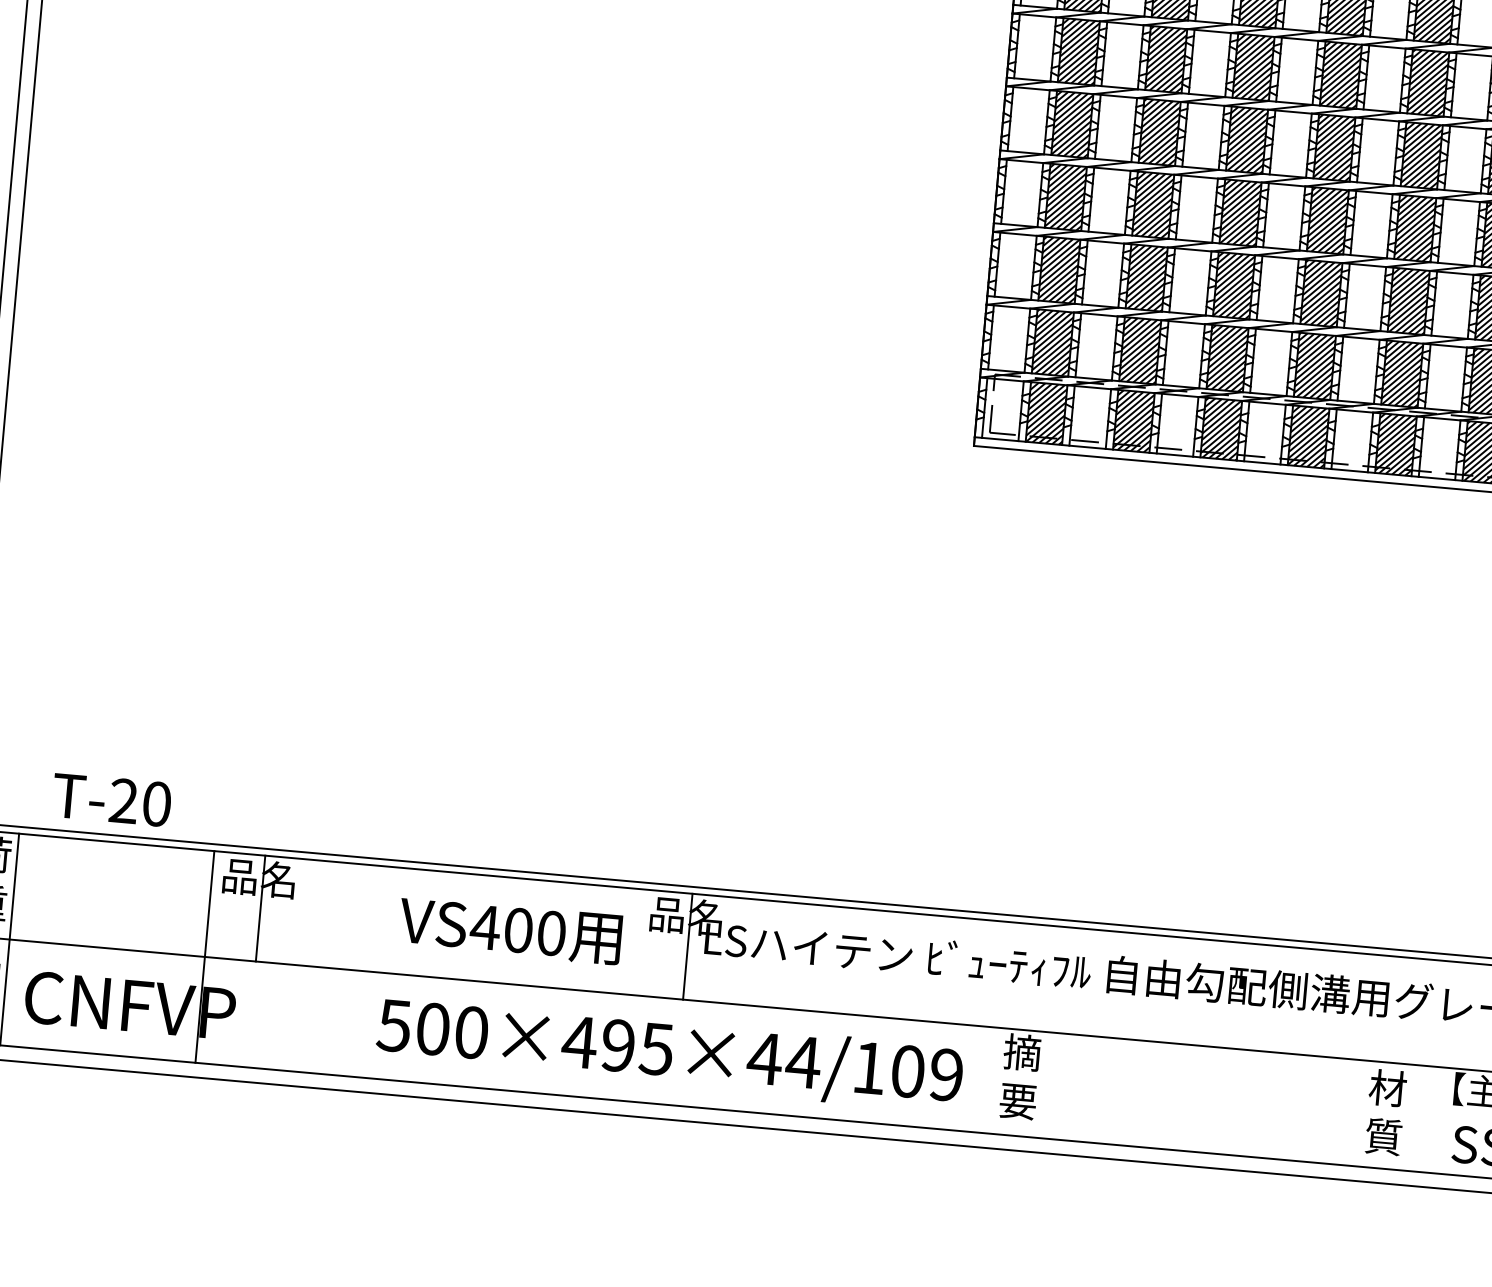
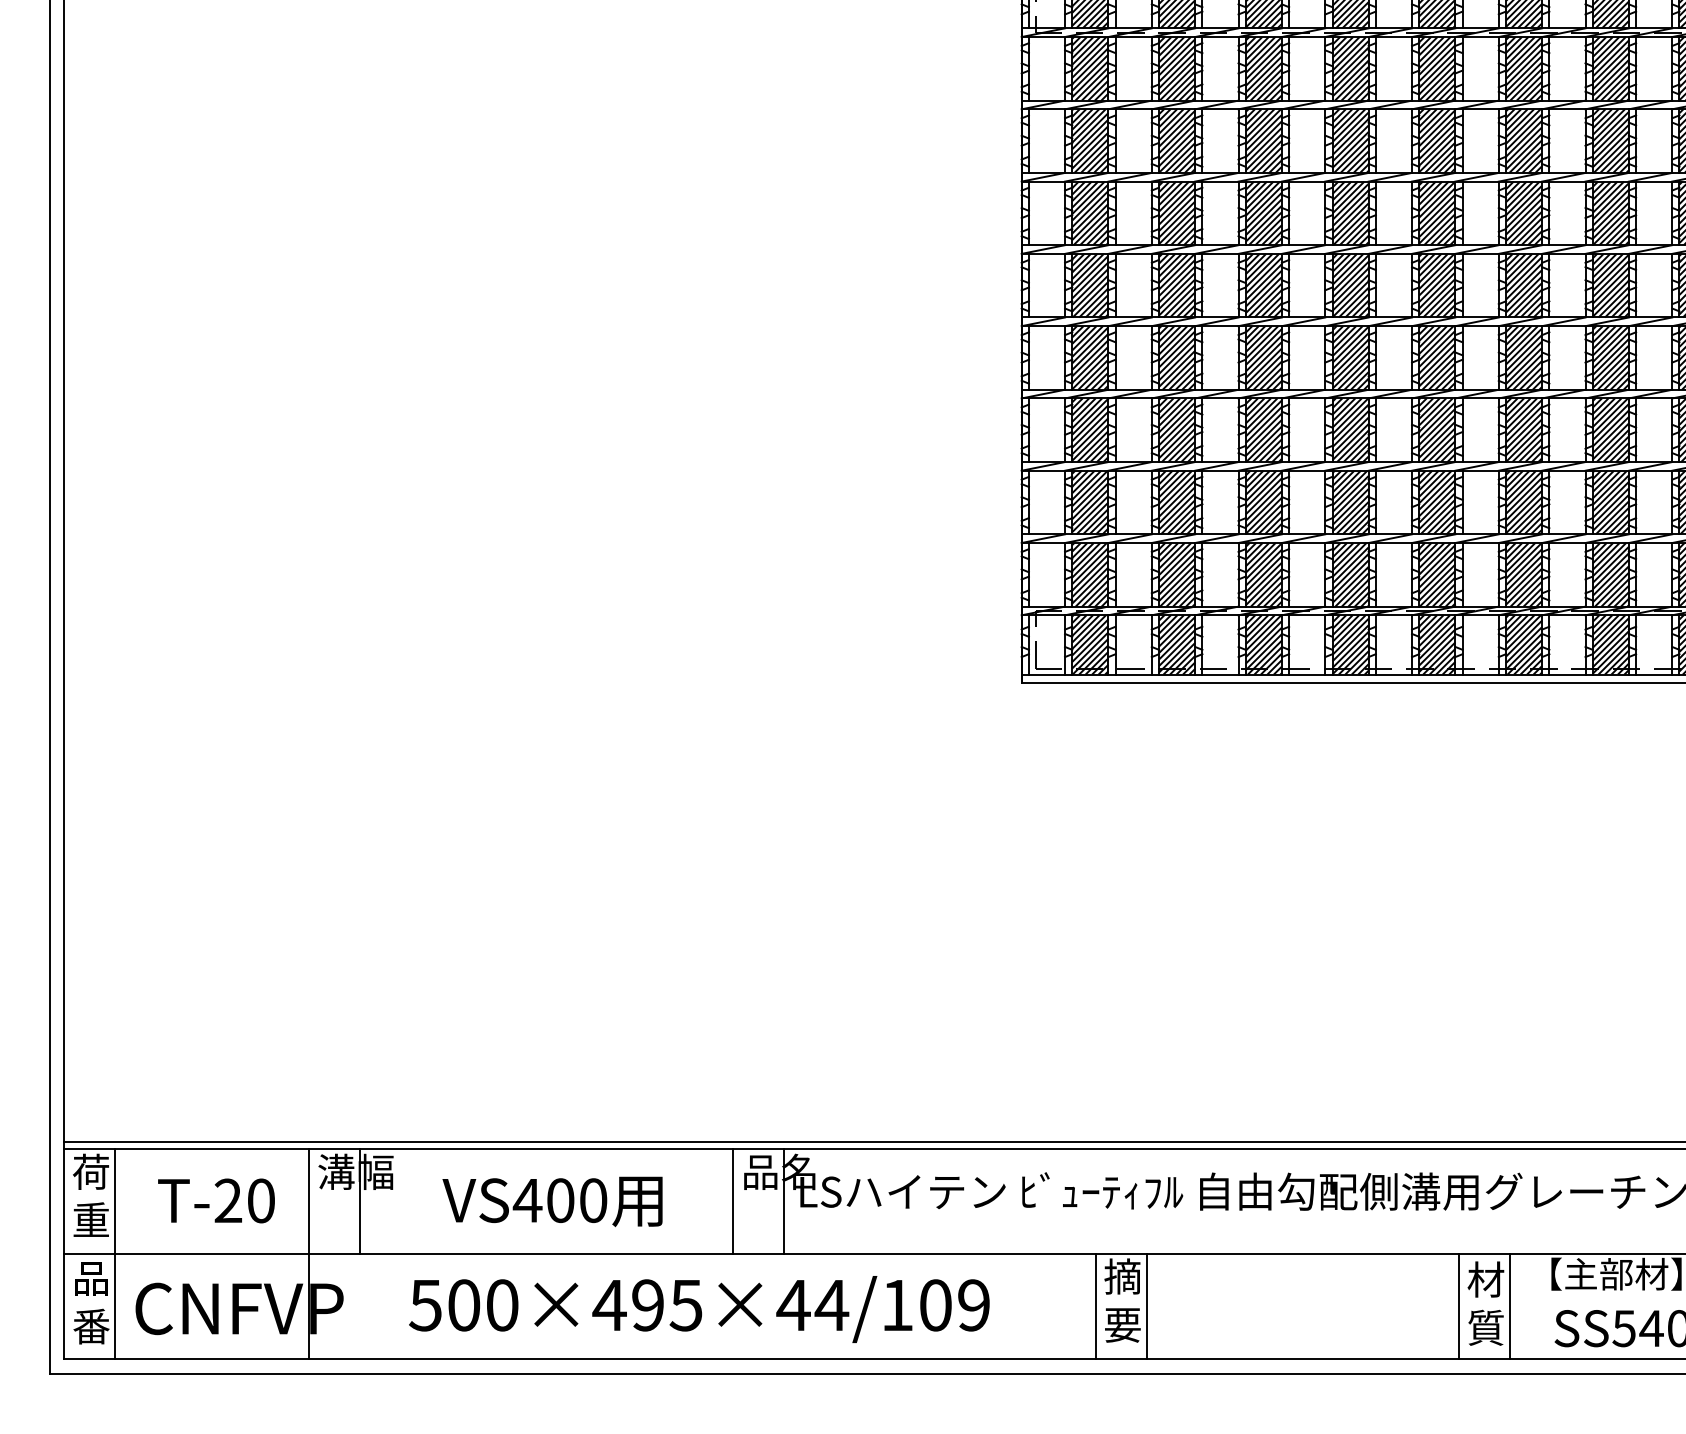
text: (111, 799) -> (216, 1200), moved
text: (259, 877) -> (355, 1171), 品名 -> 溝幅
text: (510, 930) -> (552, 1201), moved
line: (637, 941) -> (733, 1201), added
text: (669, 1054) -> (699, 1309), moved
line: (993, 1080) -> (1096, 1306), added
line: (1044, 1084) -> (1147, 1306), added
line: (1358, 1112) -> (1459, 1306), added
line: (1410, 1117) -> (1510, 1306), added

